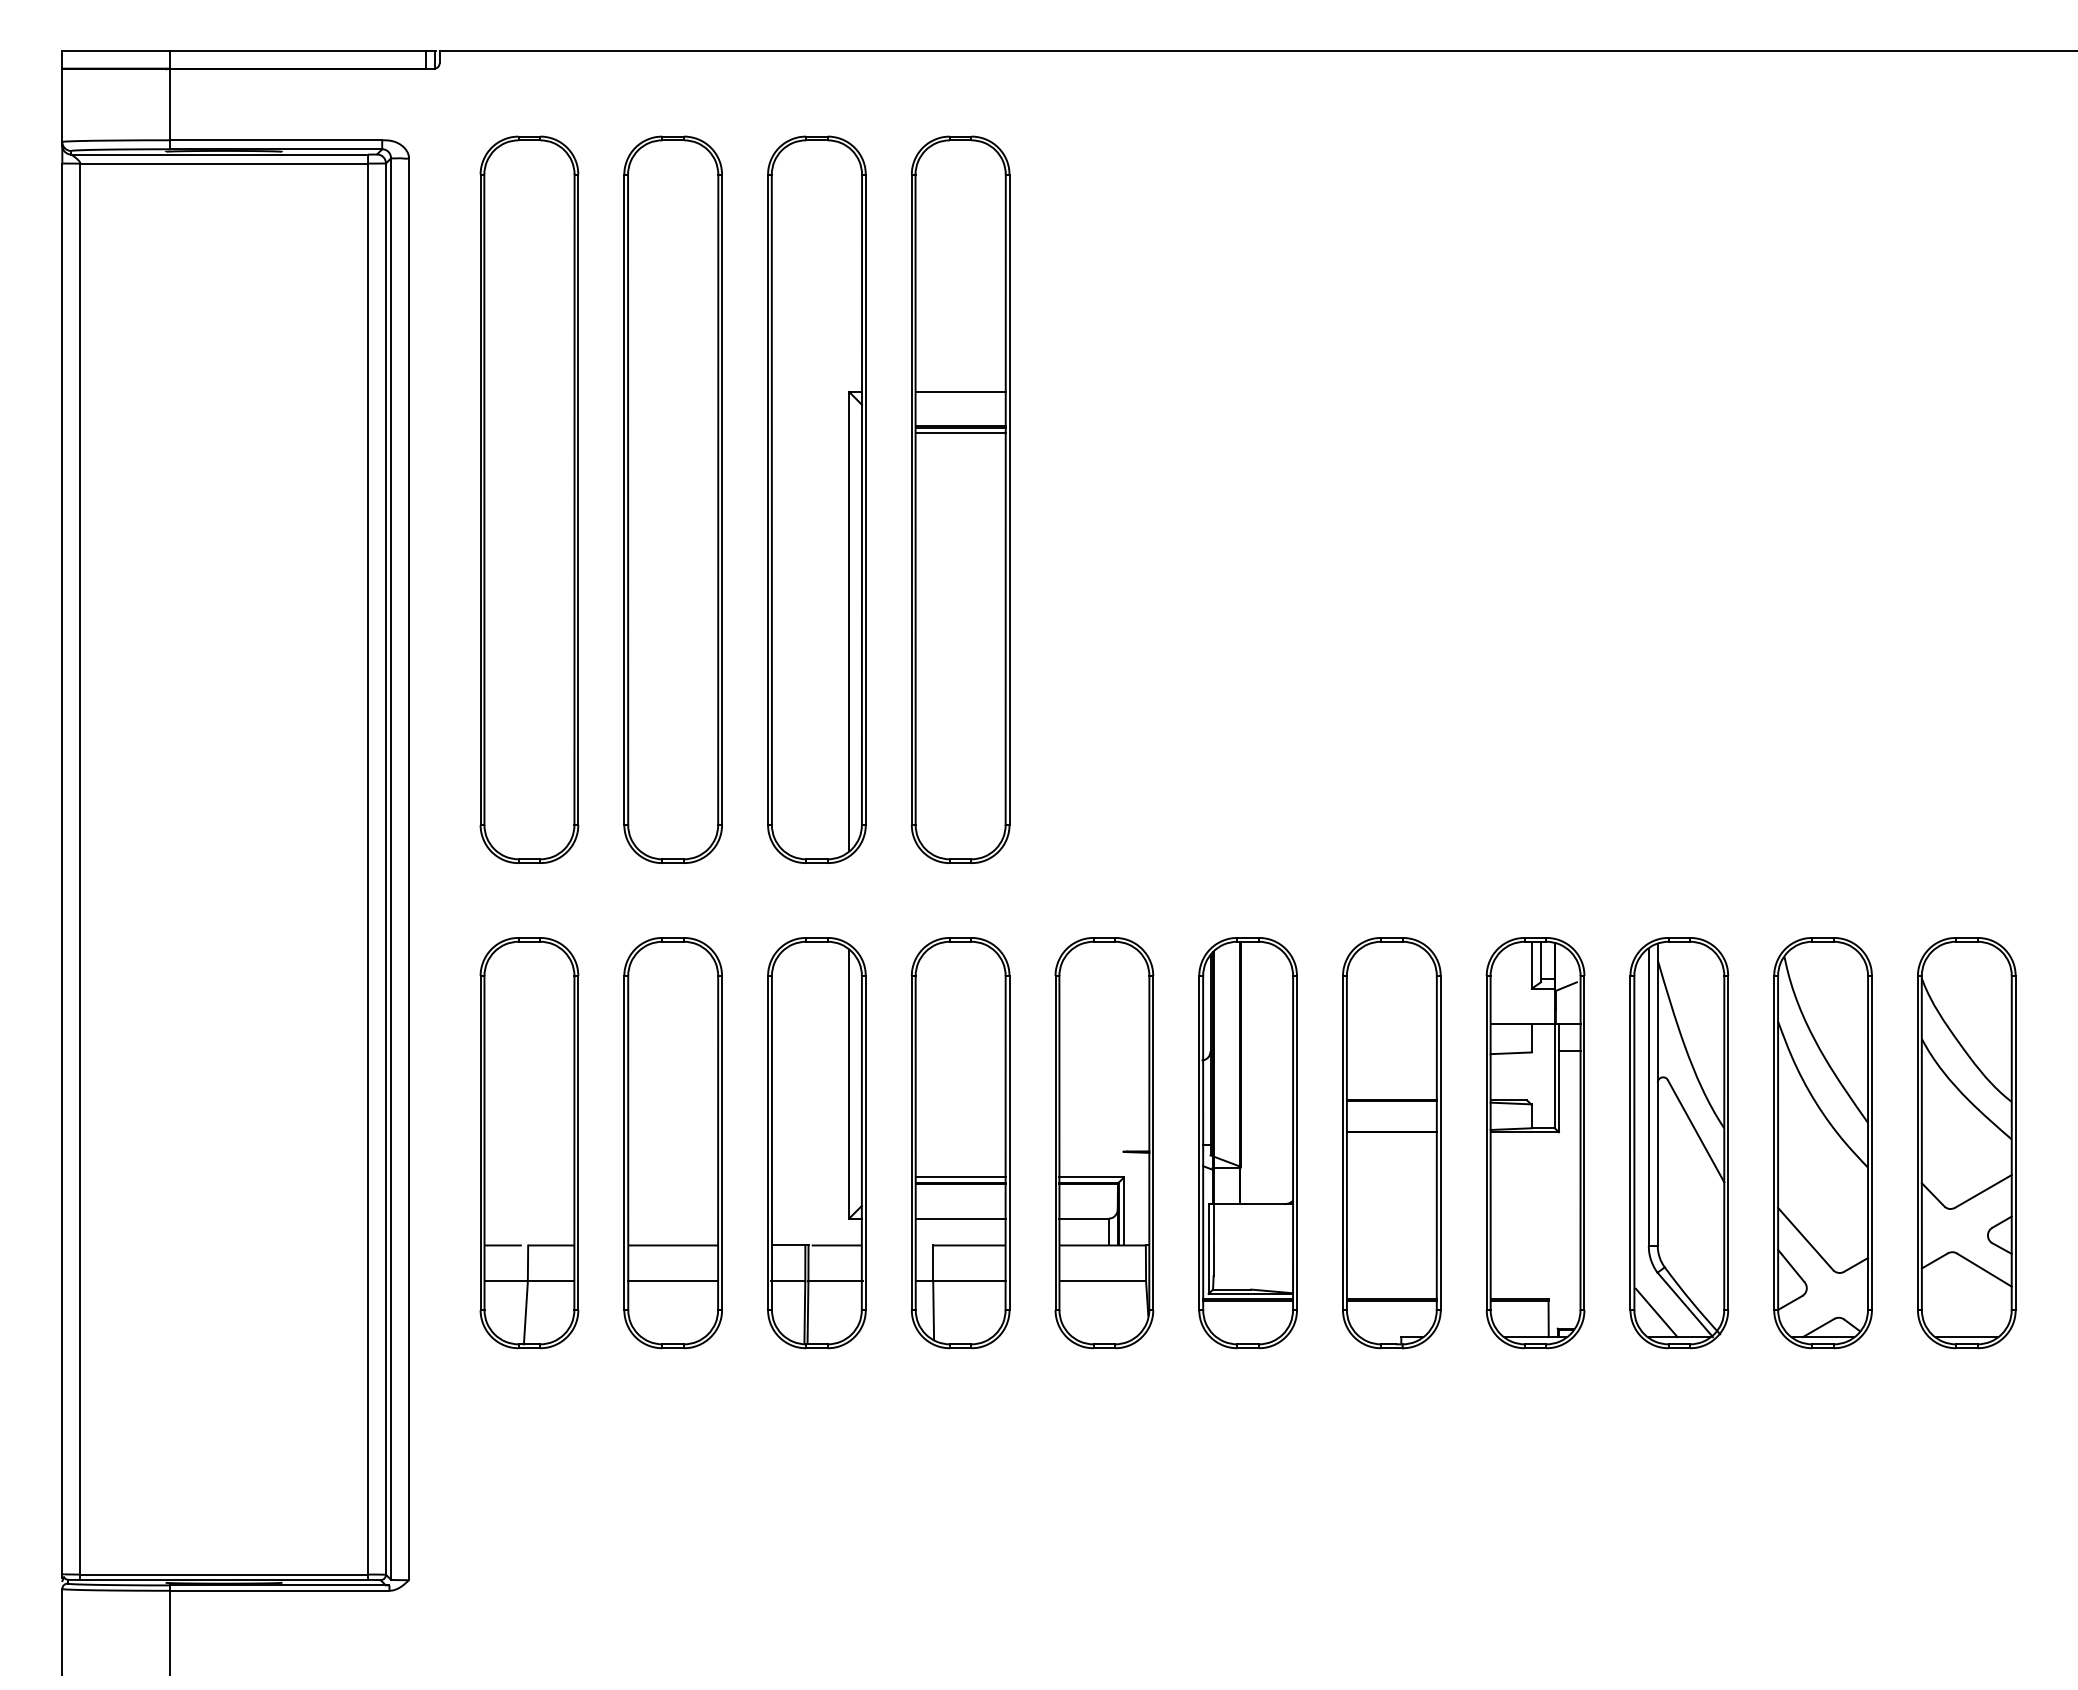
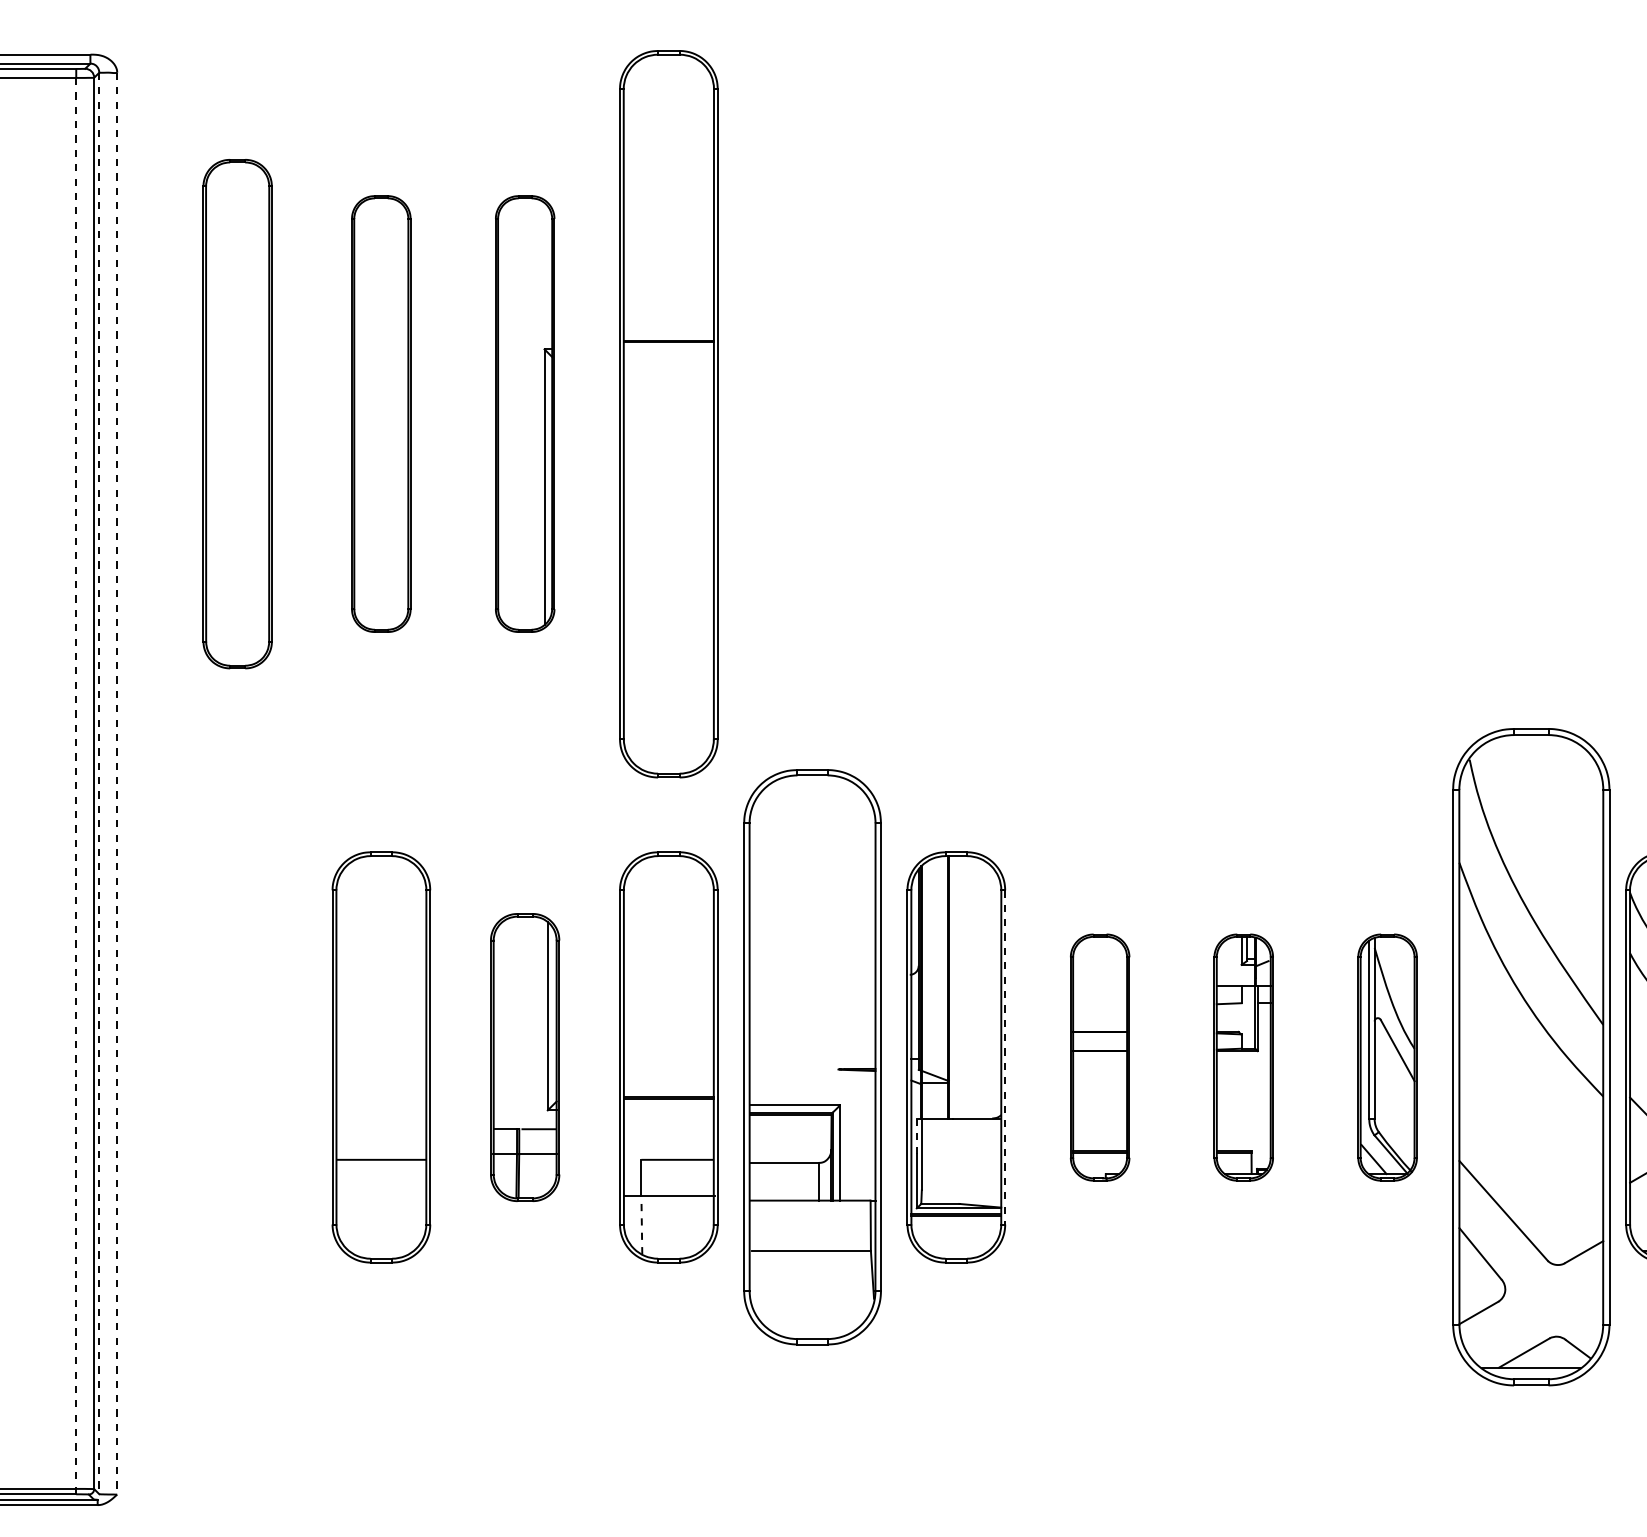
line: (960, 392) -> (668, 306), removed
line: (960, 433) -> (668, 347), removed
part: (529, 499) -> (237, 413), size x0.7
part: (672, 499) -> (380, 413), size x0.6
part: (816, 499) -> (524, 413), size x0.6
line: (368, 869) -> (76, 783), solid -> dashed
line: (391, 869) -> (99, 783), solid -> dashed
line: (409, 869) -> (117, 783), solid -> dashed
part: (529, 1143) -> (237, 1057), removed
part: (816, 1143) -> (524, 1057), size x0.7
part: (1104, 1143) -> (812, 1057), size x1.4
line: (1297, 1143) -> (1005, 1057), solid -> dashed
part: (1391, 1143) -> (1099, 1057), size x0.6
part: (1535, 1143) -> (1243, 1057), size x0.6
part: (1679, 1143) -> (1387, 1057), size x0.6
part: (1822, 1143) -> (1530, 1057), size x1.6
line: (960, 1177) -> (668, 1091), removed
line: (960, 1218) -> (668, 1132), removed
line: (1208, 1222) -> (916, 1136), solid -> dashed
line: (672, 1281) -> (380, 1195), removed
line: (933, 1310) -> (641, 1224), solid -> dashed

